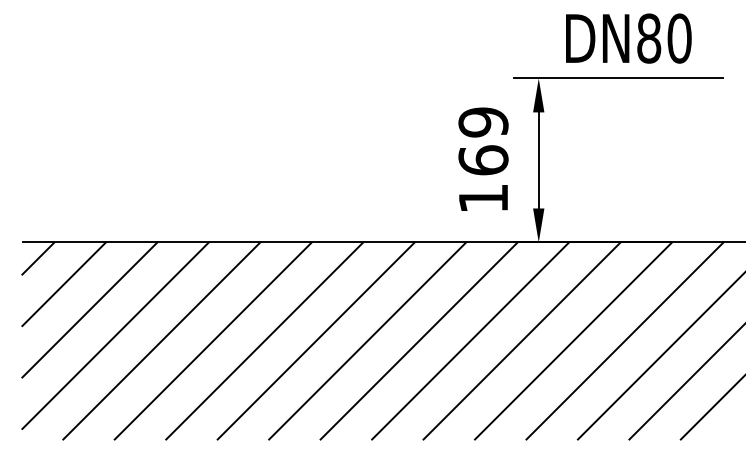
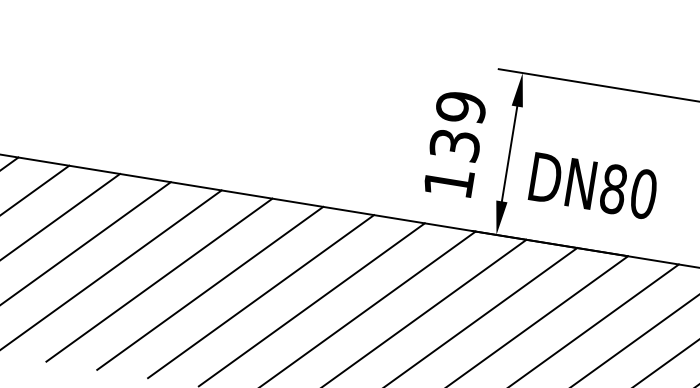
text: (628, 38) -> (593, 185), moved
text: (483, 160) -> (455, 145), 169 -> 139

